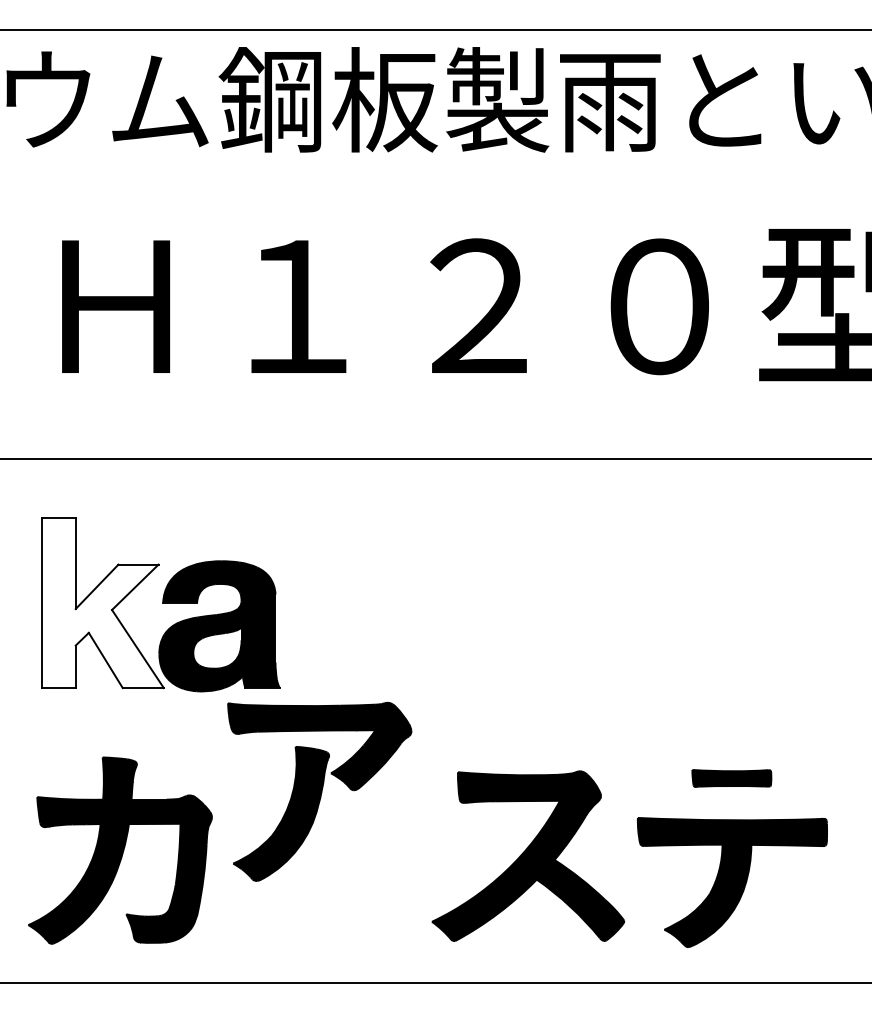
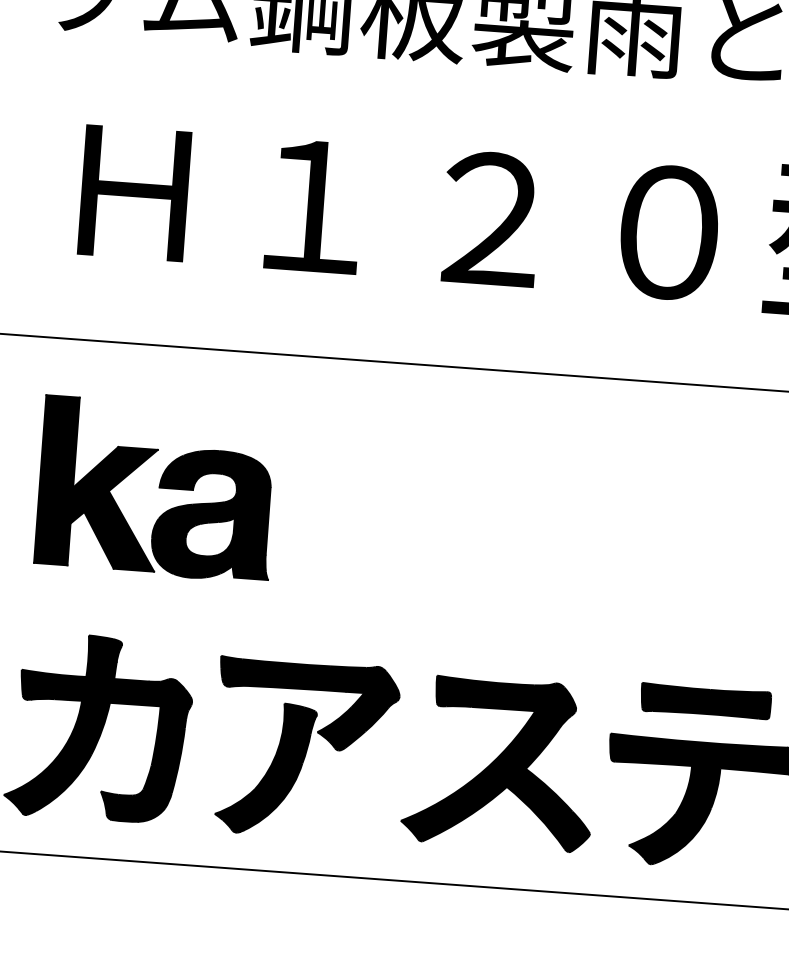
fill: (102, 602) -> (99, 483), added
part: (731, 778) -> (705, 701), size x1.67
part: (319, 791) -> (304, 749), moved

